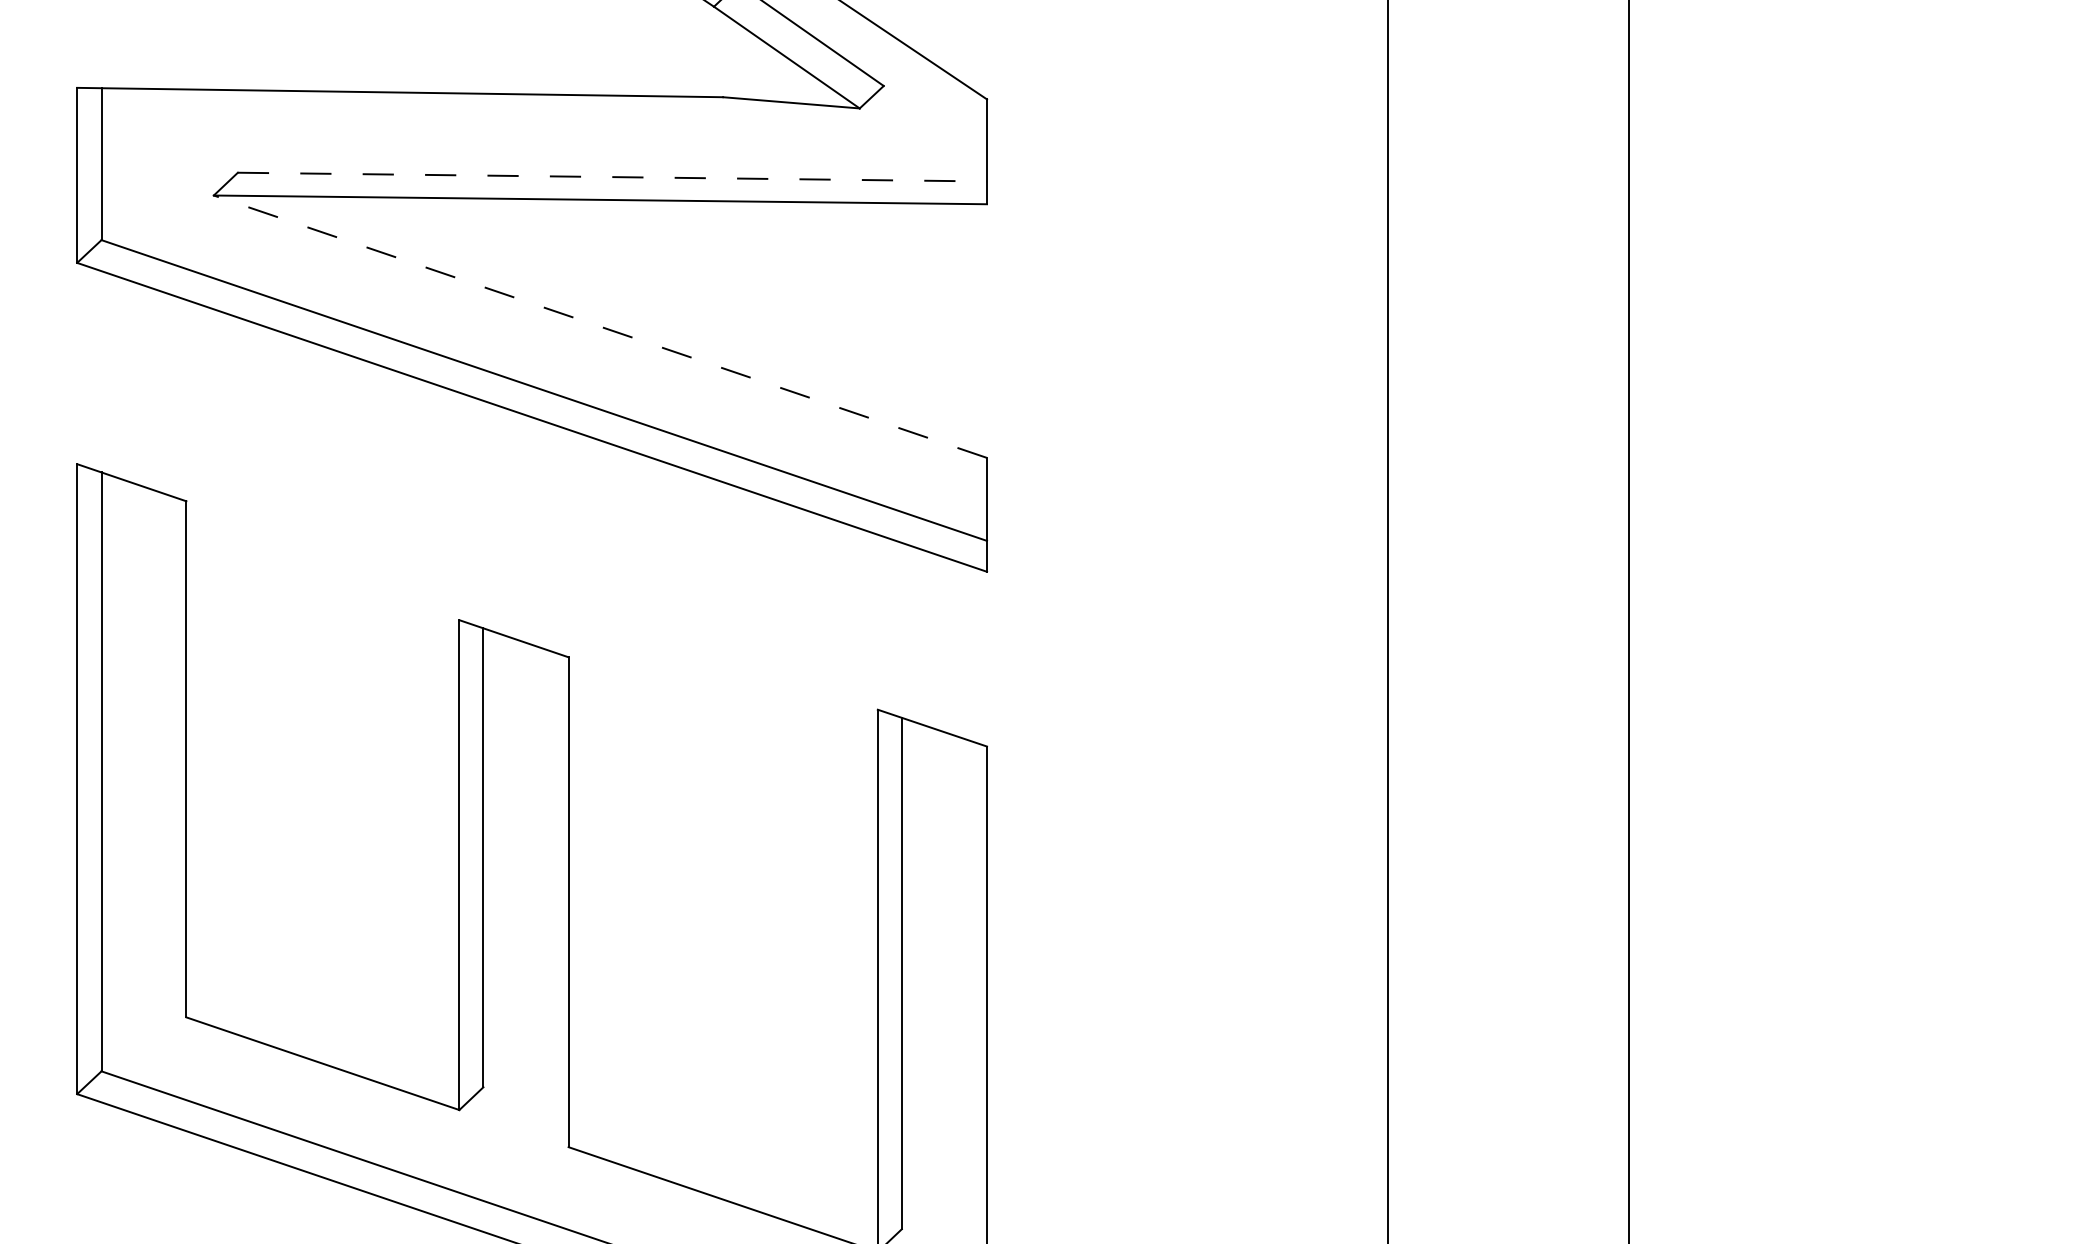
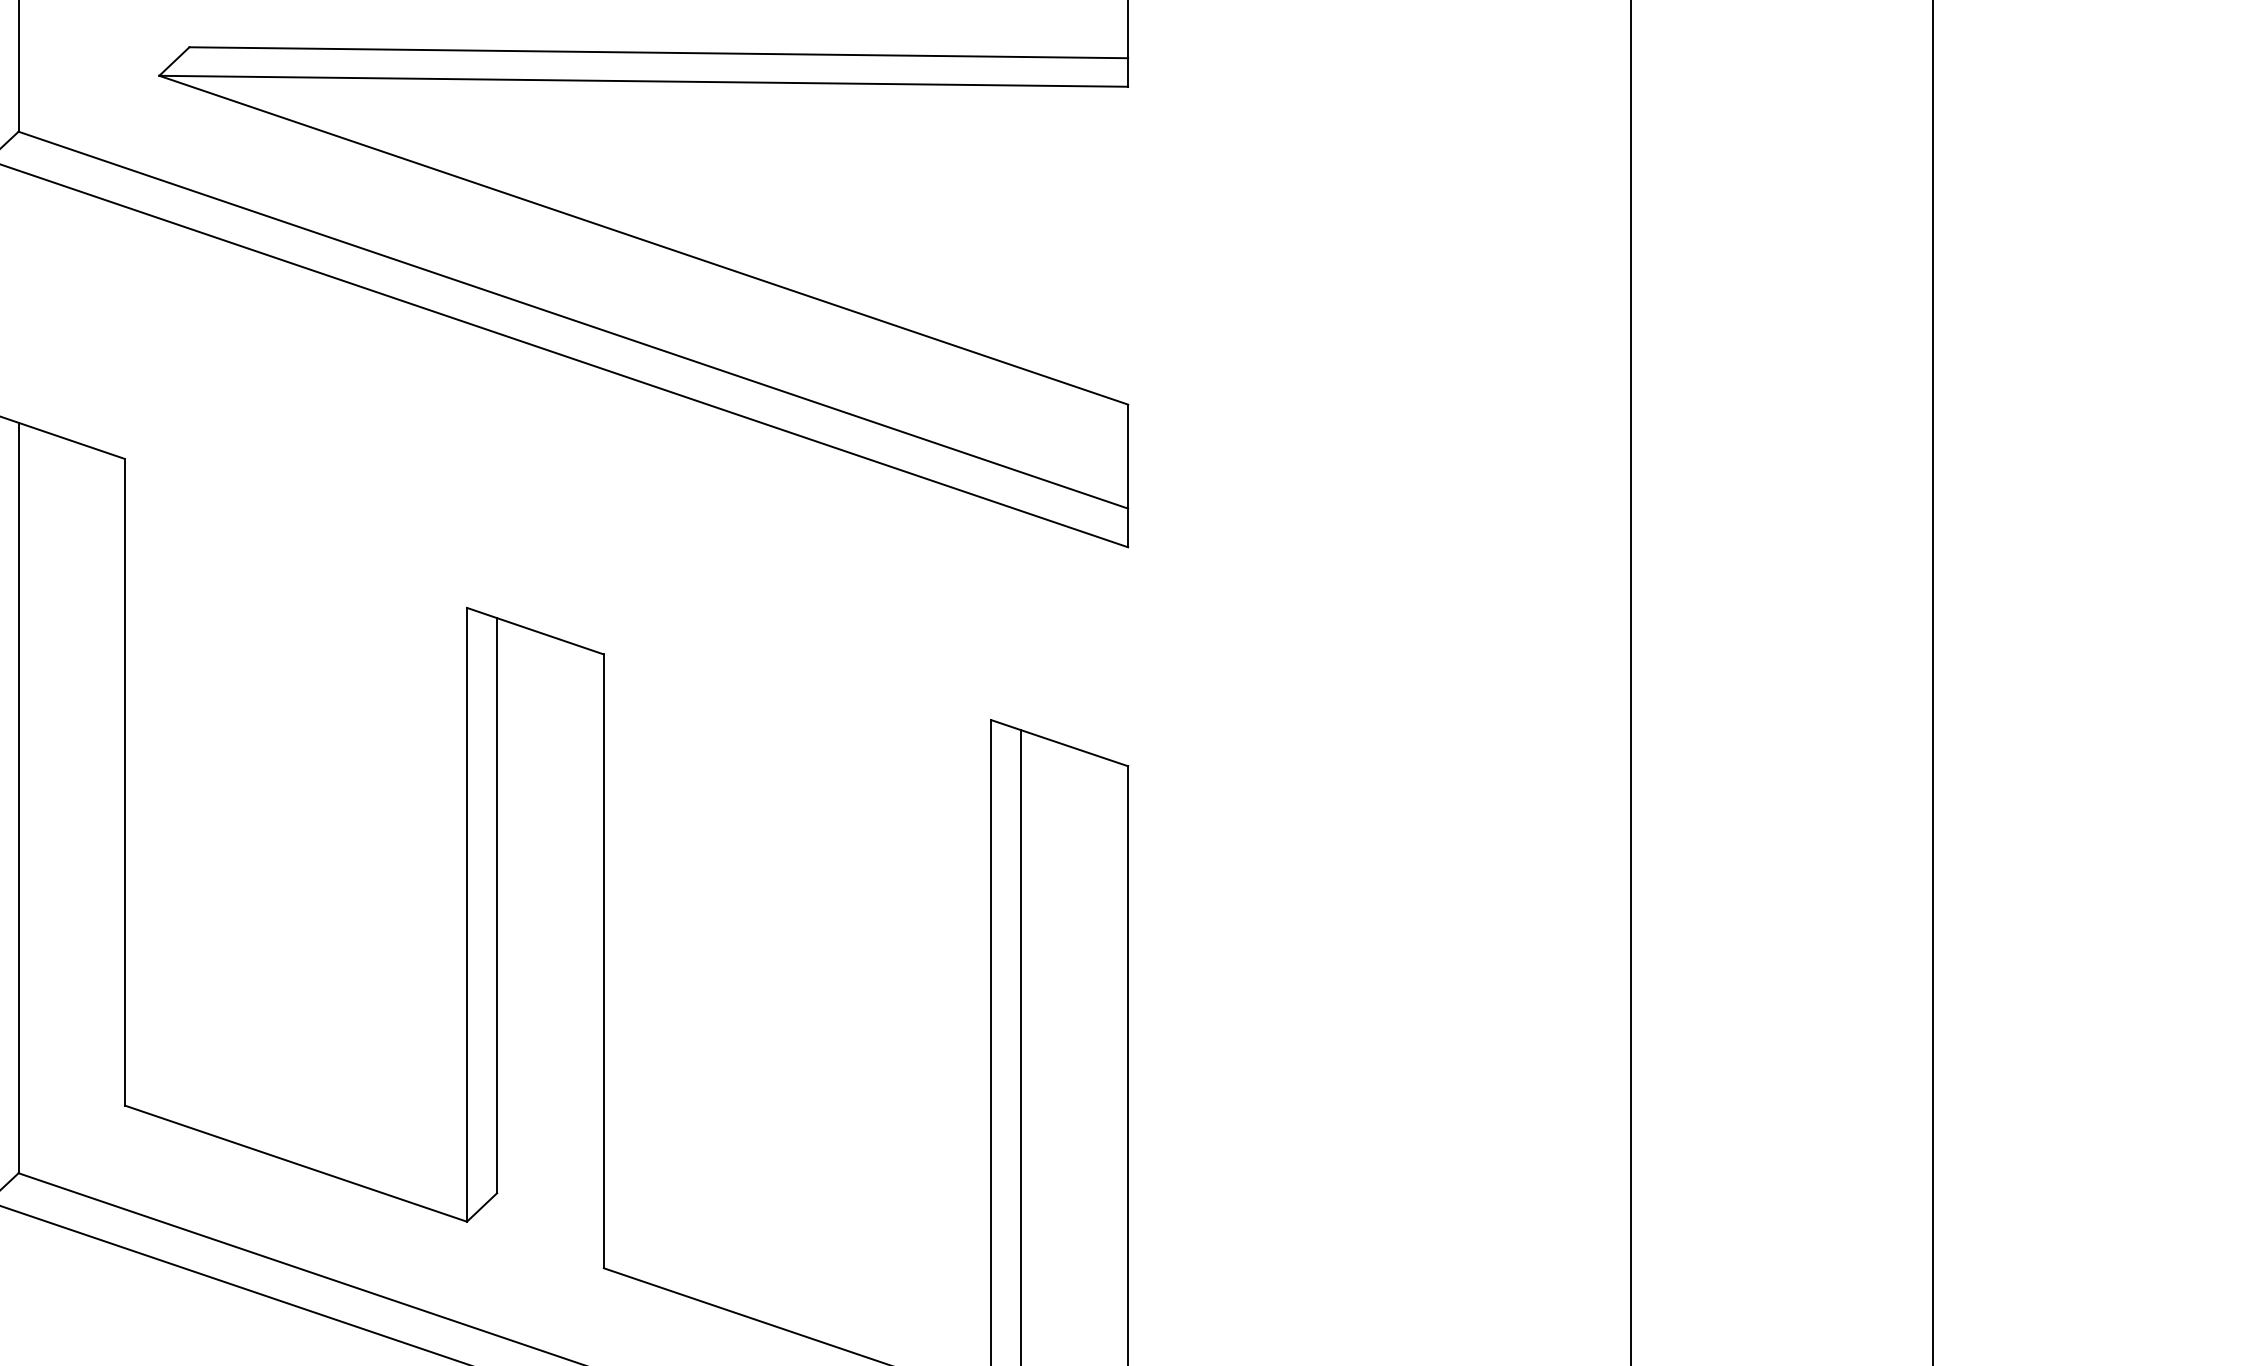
line: (612, 177) -> (658, 53), dashed -> solid
line: (599, 326) -> (642, 239), dashed -> solid

